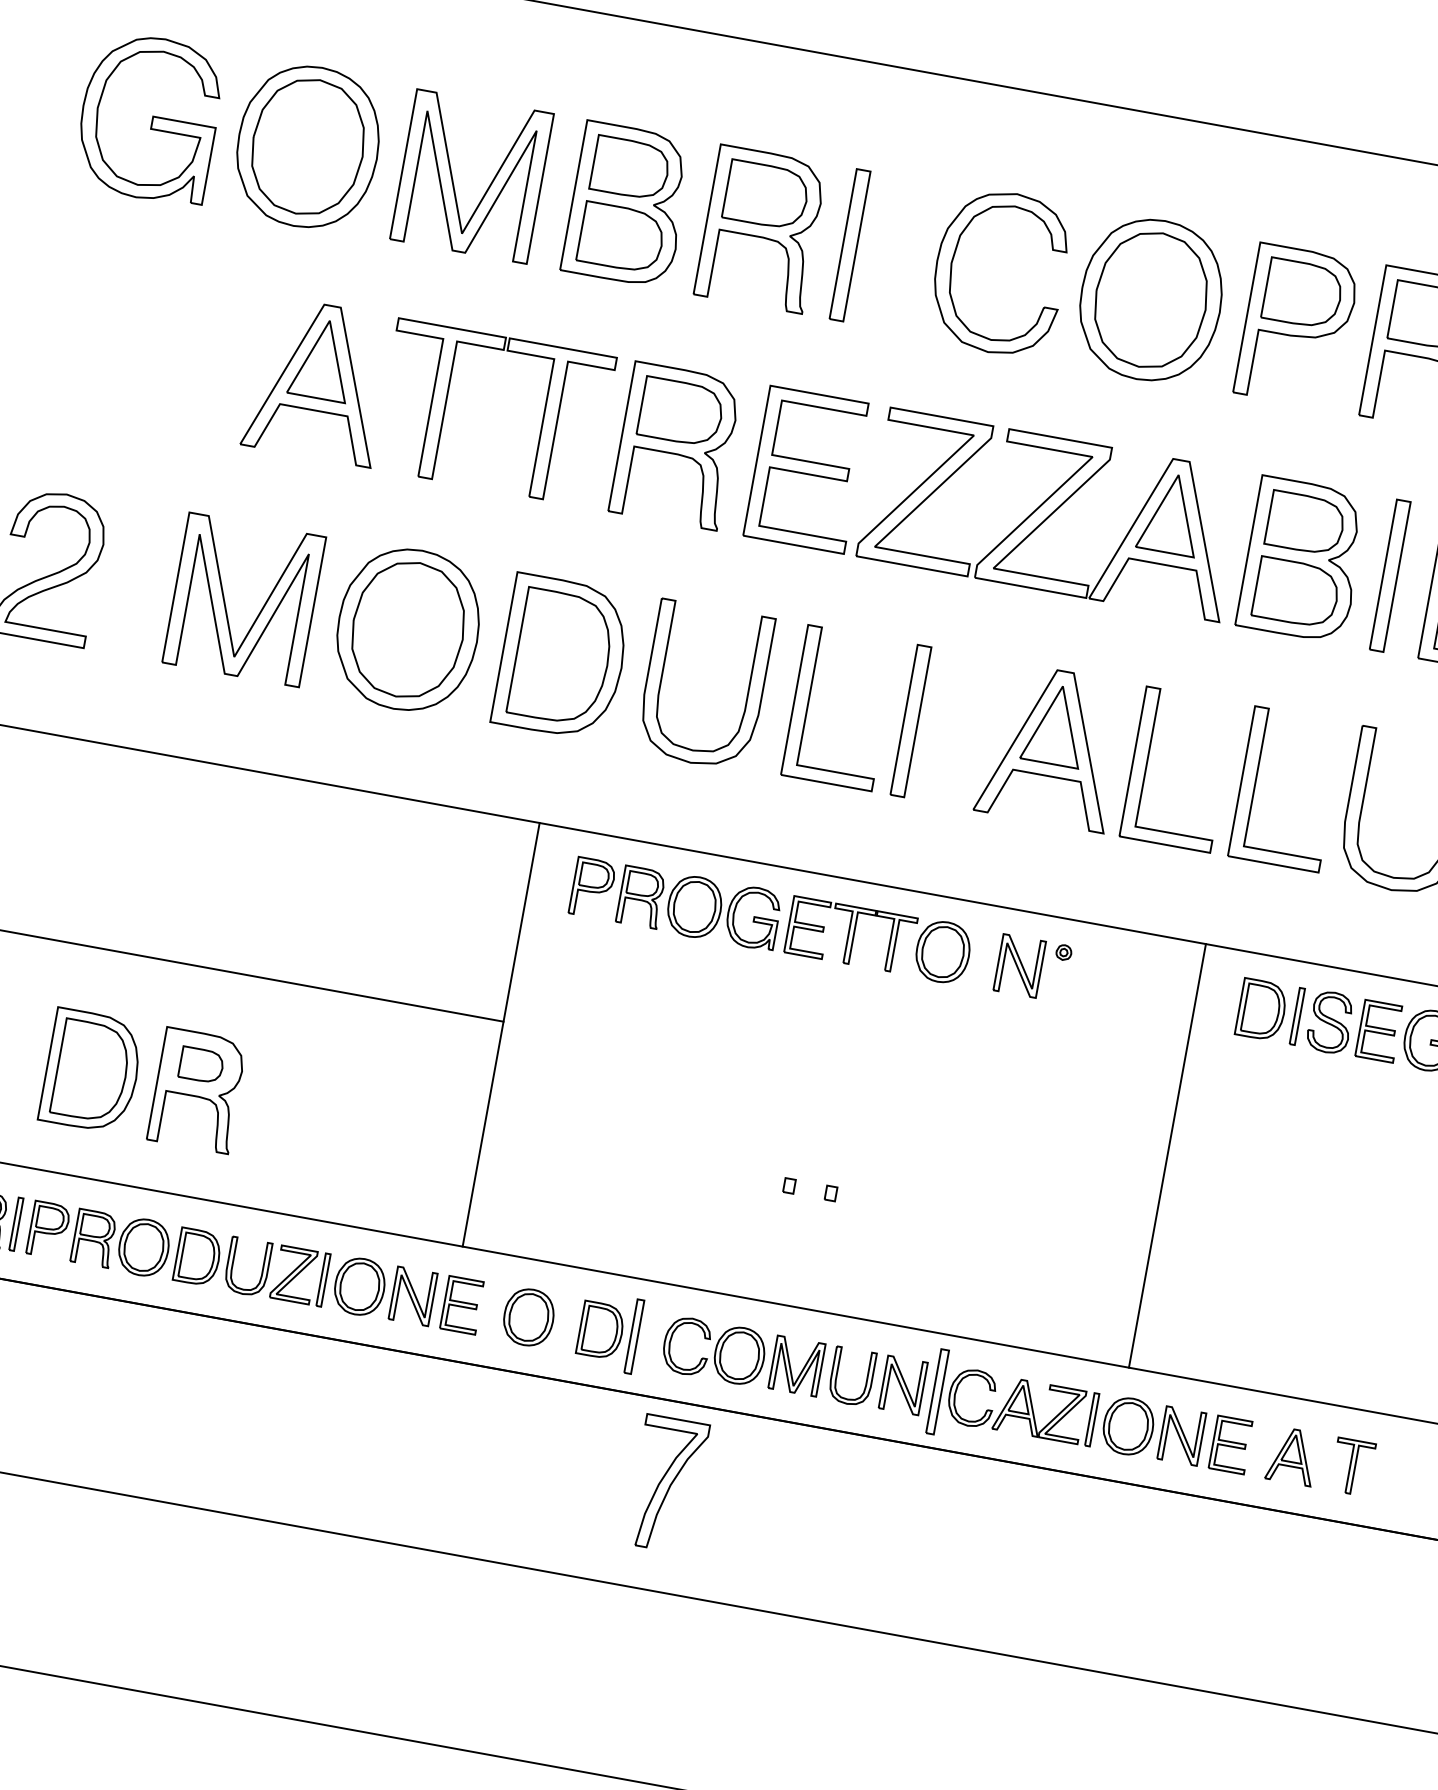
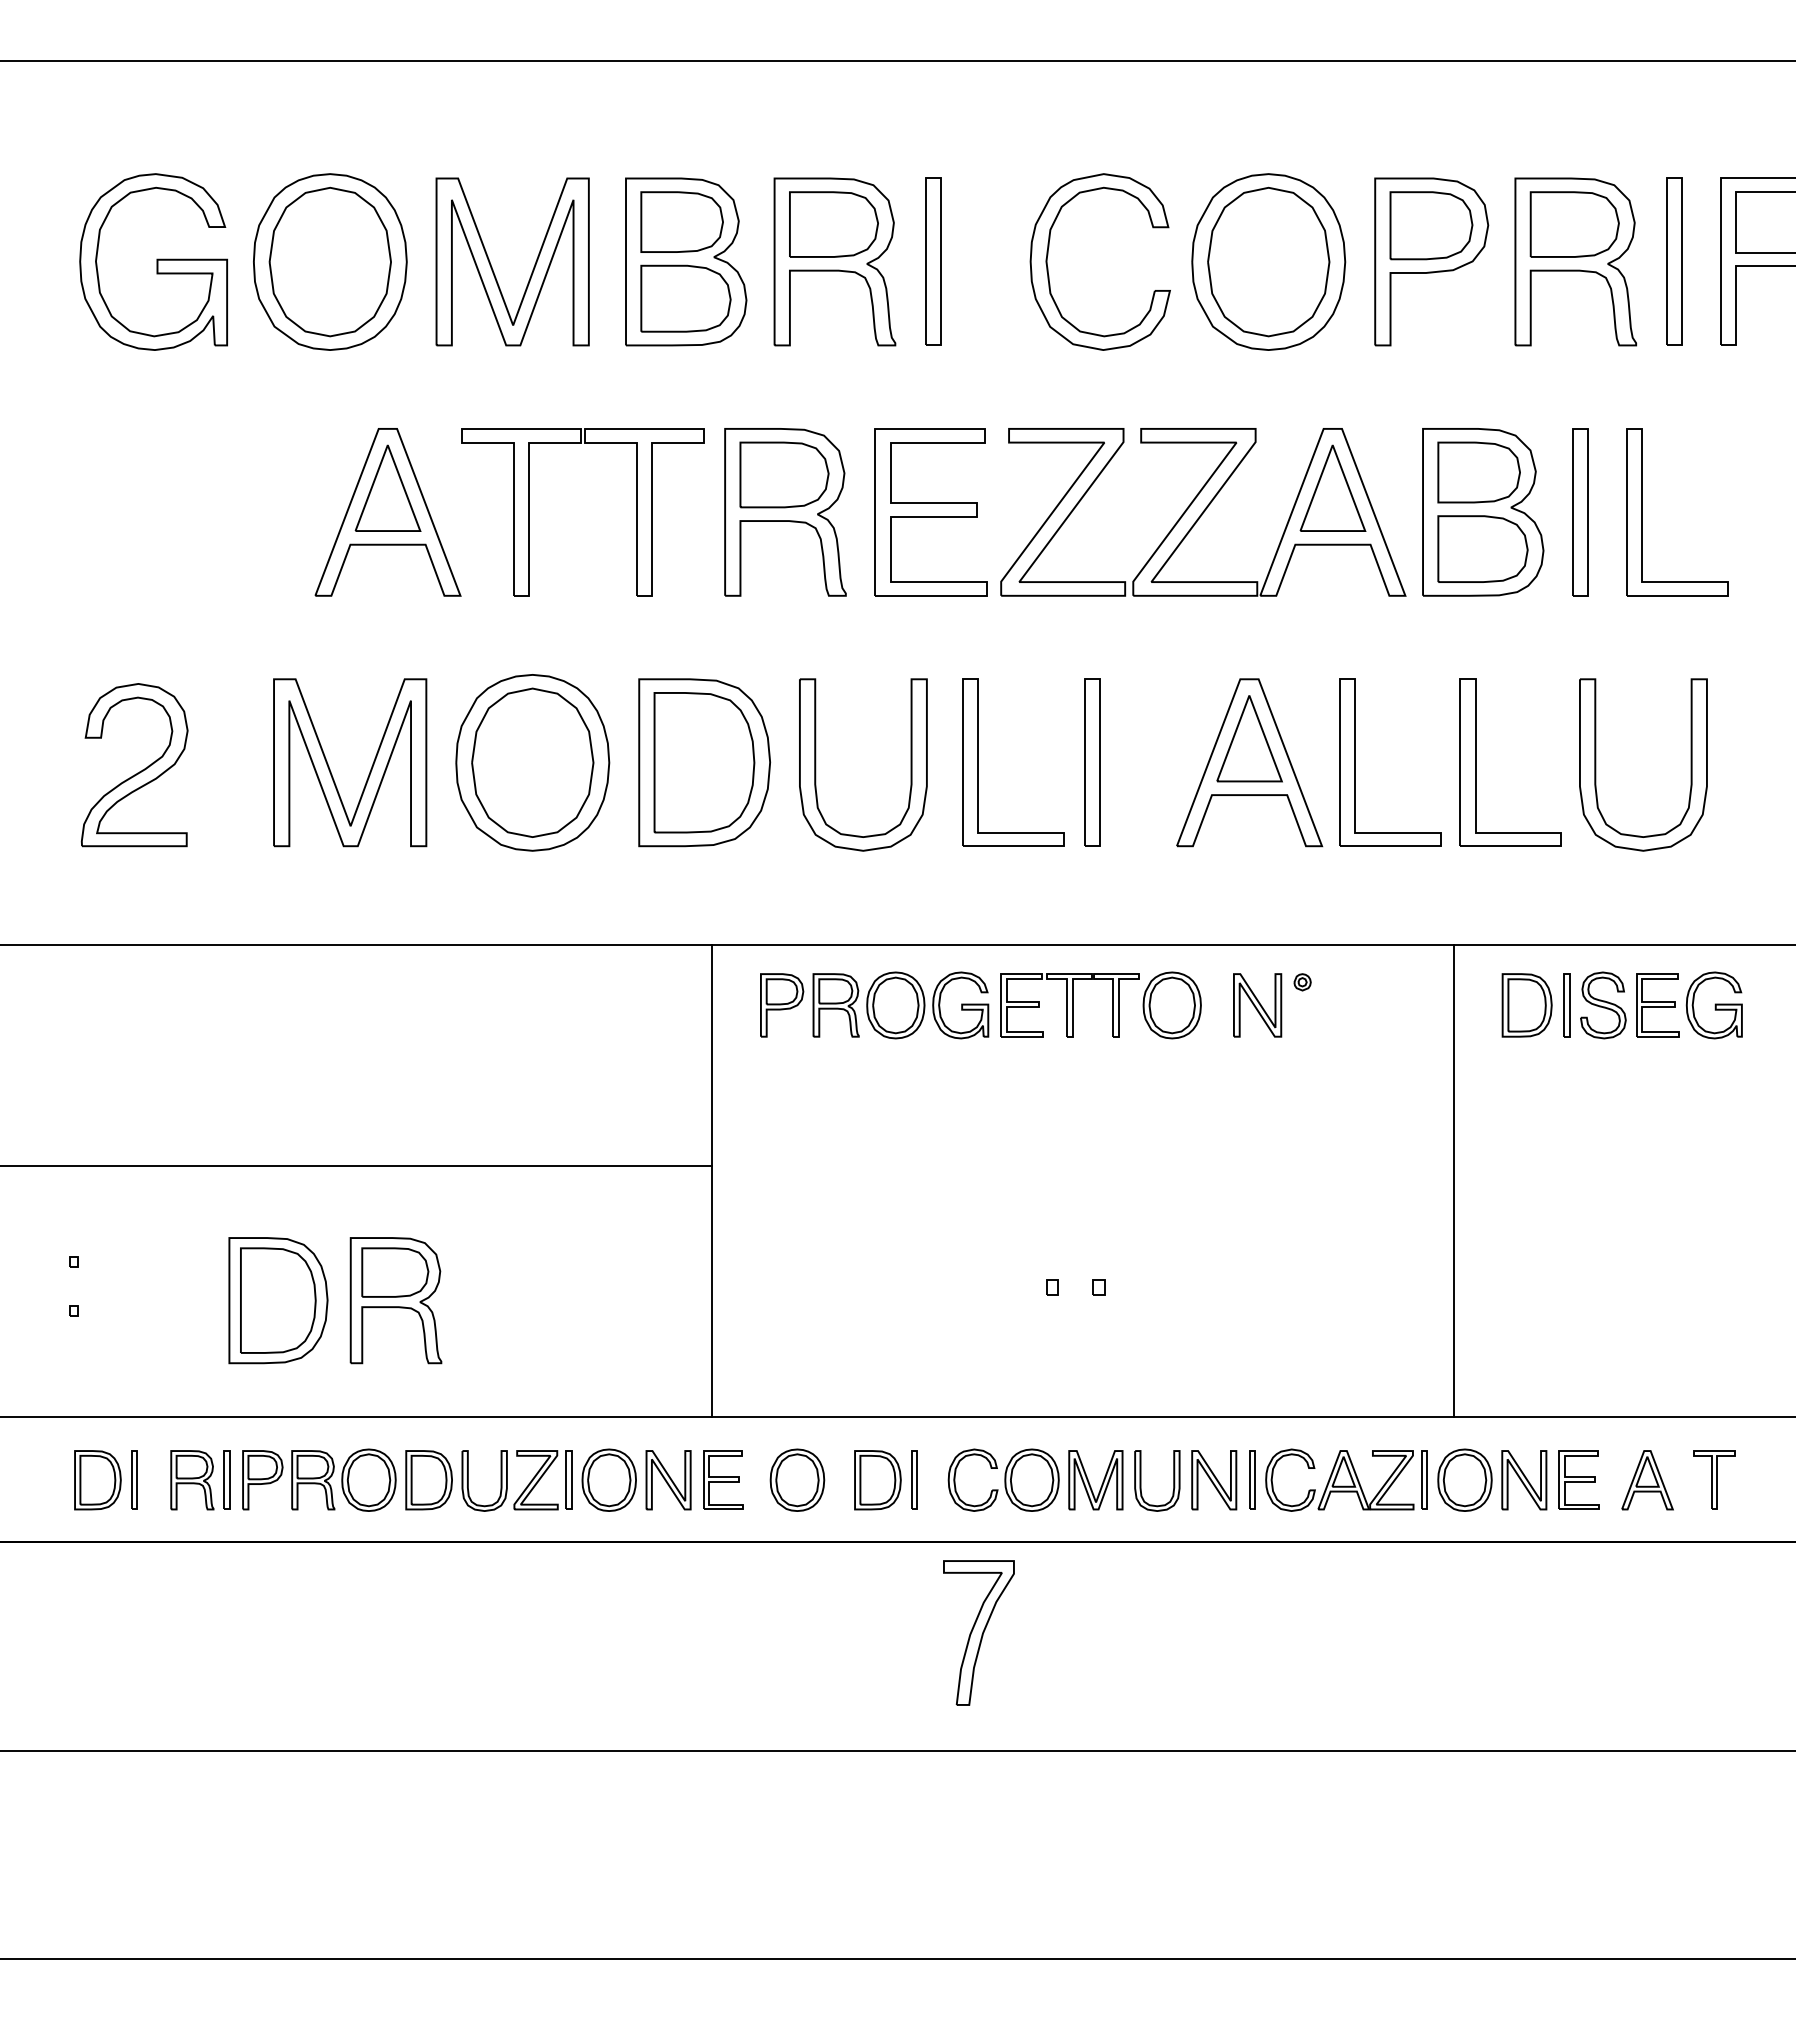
part: (201, 1065) -> (395, 1272), size x1.43
part: (634, 1335) -> (914, 1479), size x0.71
part: (937, 1391) -> (1252, 1479), size x0.62

